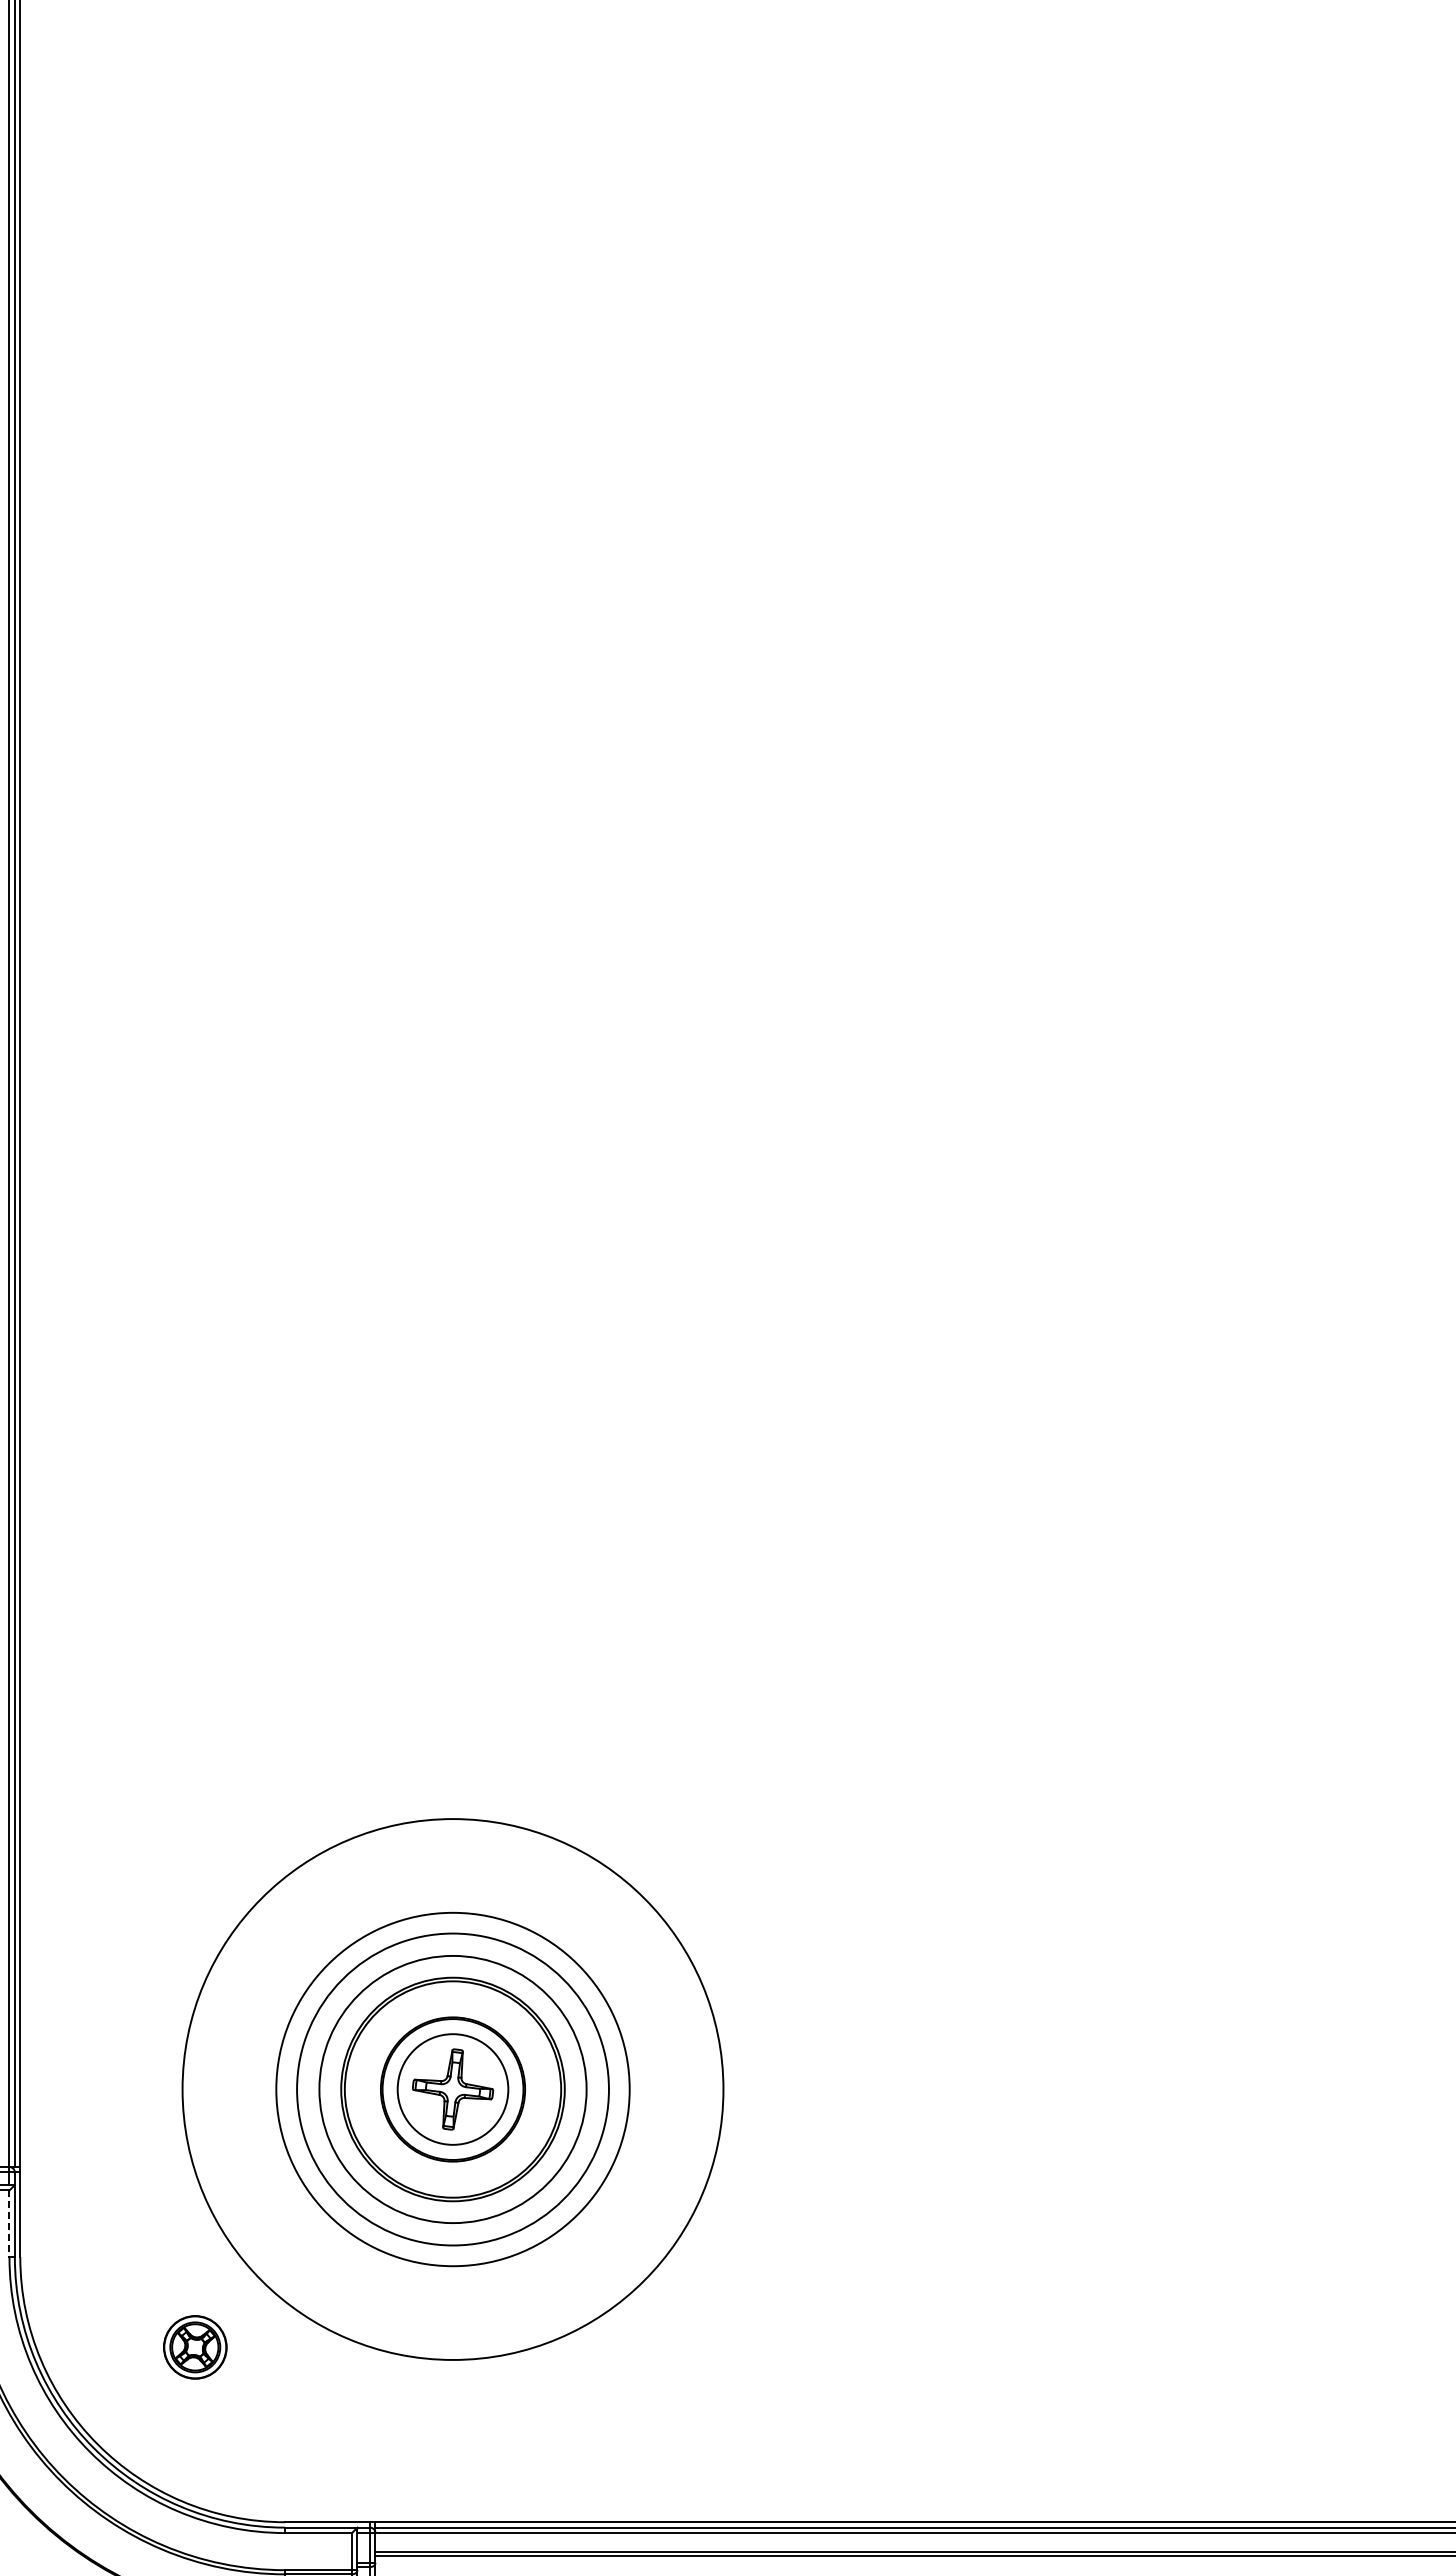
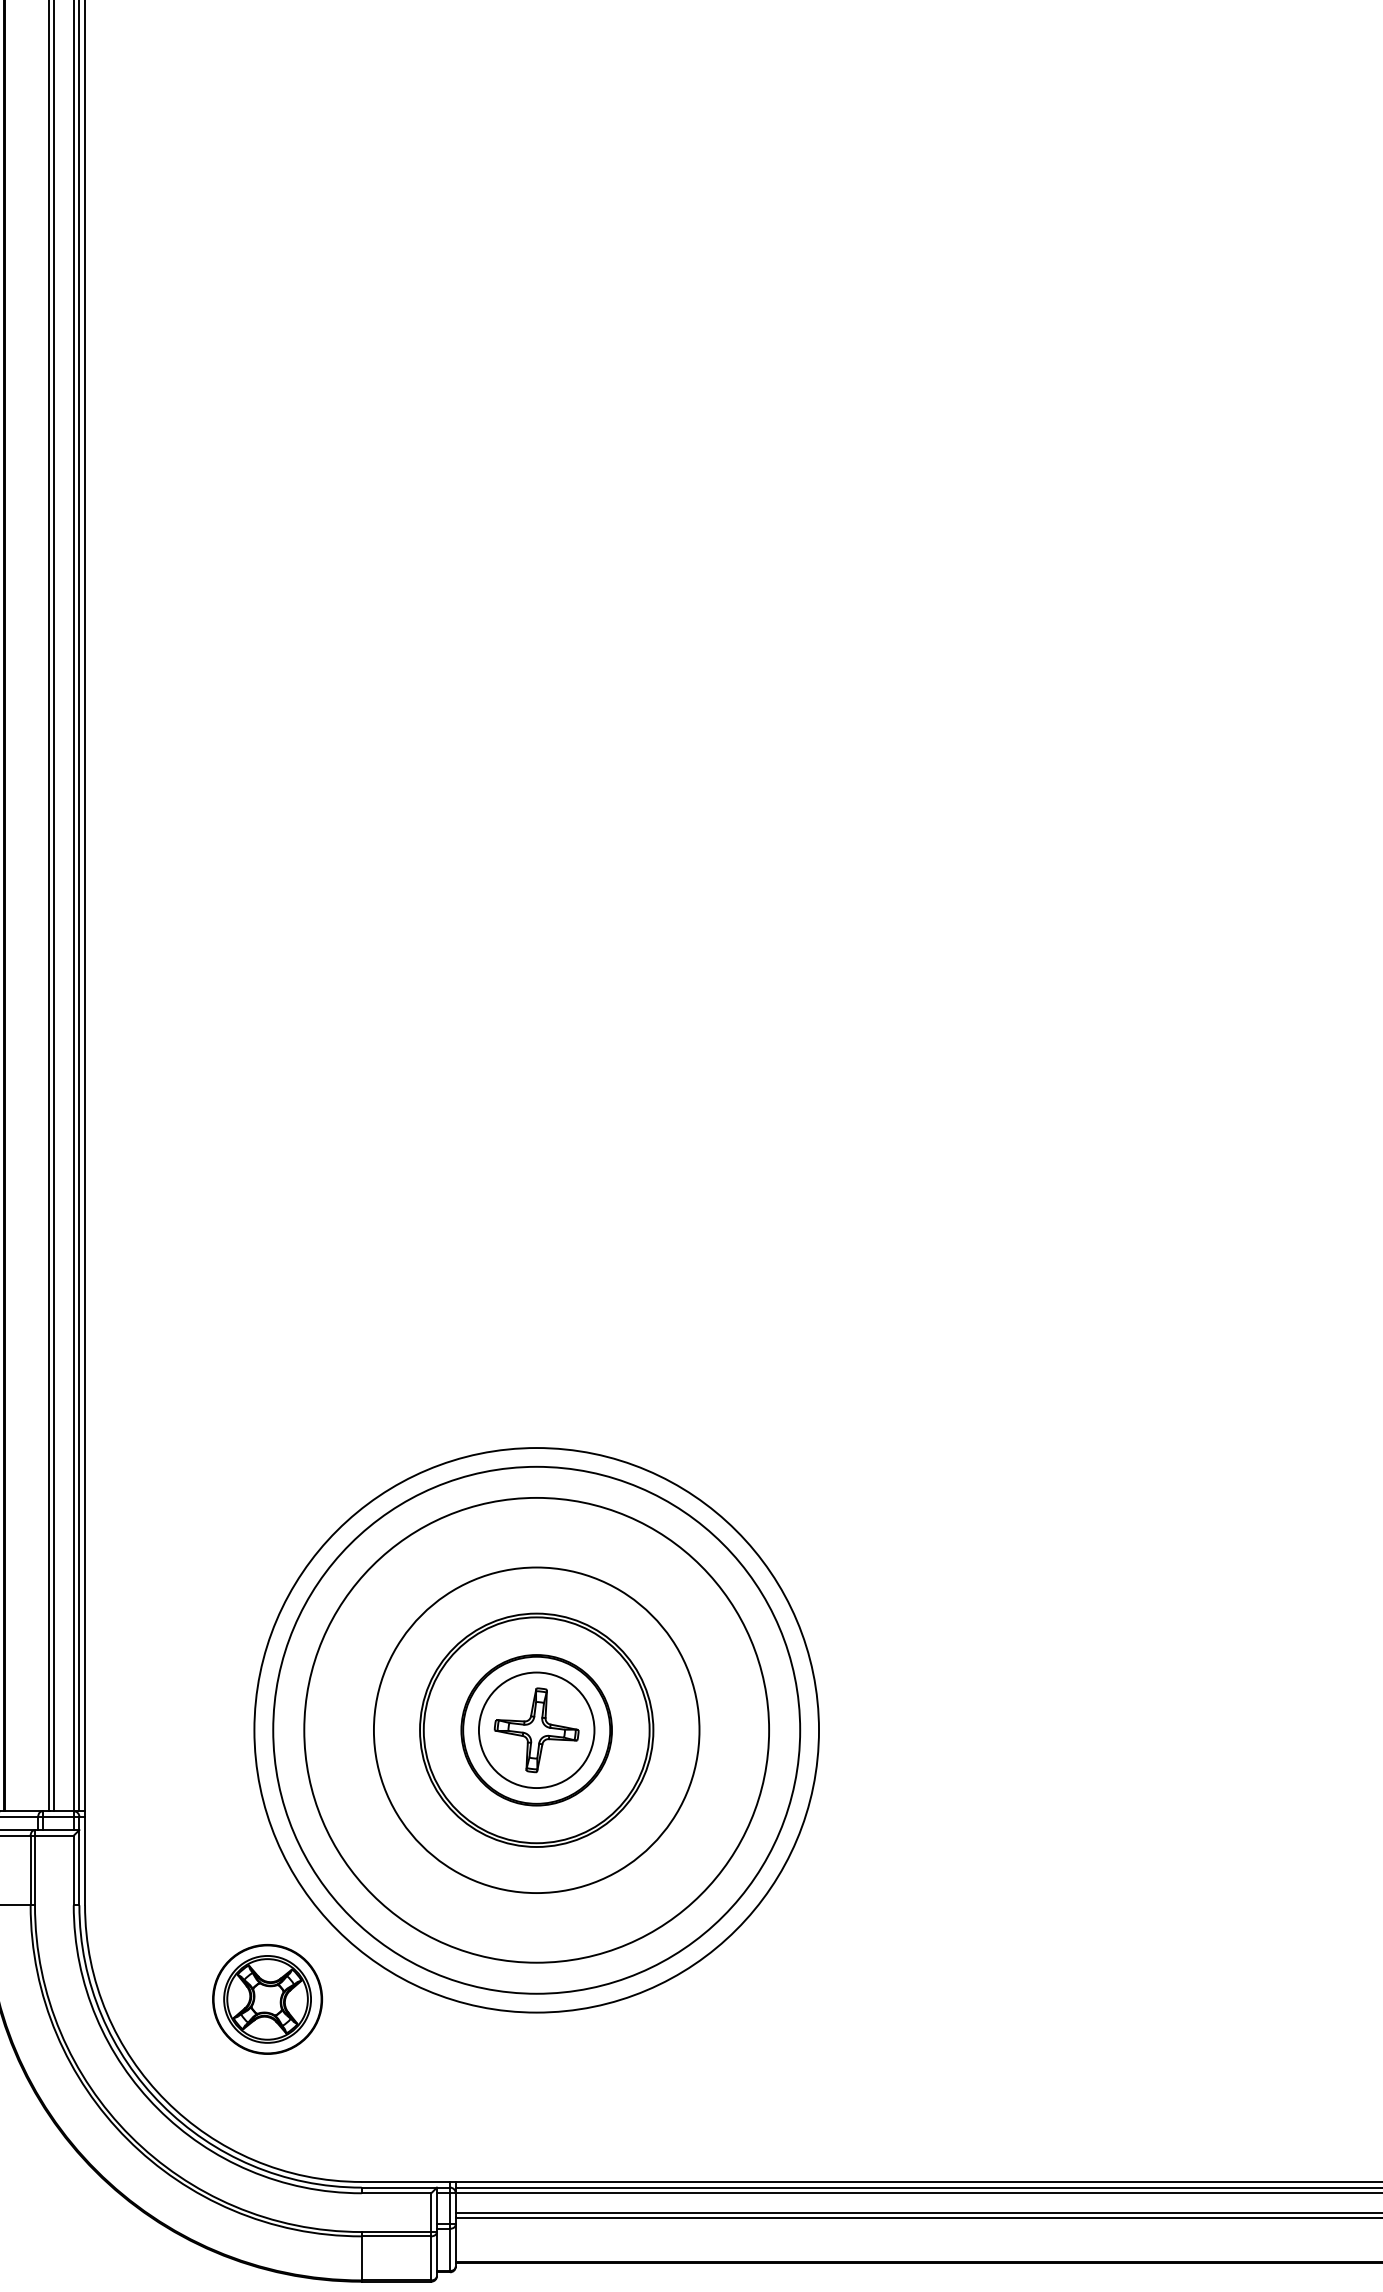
circle: (452, 2089) -> (536, 1730), size x1.43
circle: (452, 2089) -> (536, 1730), size x1.67
line: (9, 2224) -> (73, 1871), dashed -> solid
part: (195, 2347) -> (267, 1999), size x1.67

